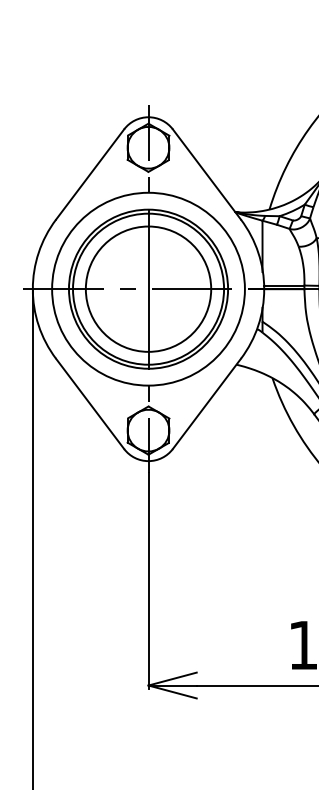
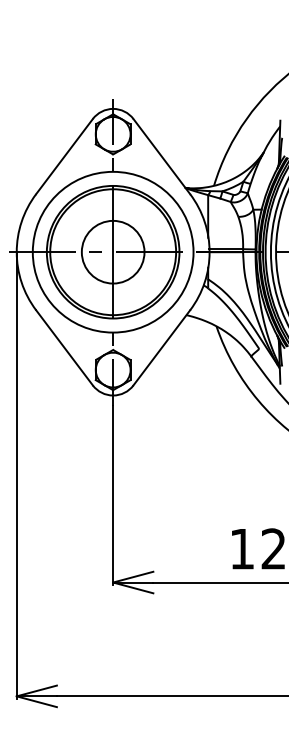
circle: (147, 288) -> (112, 251), size x0.6

